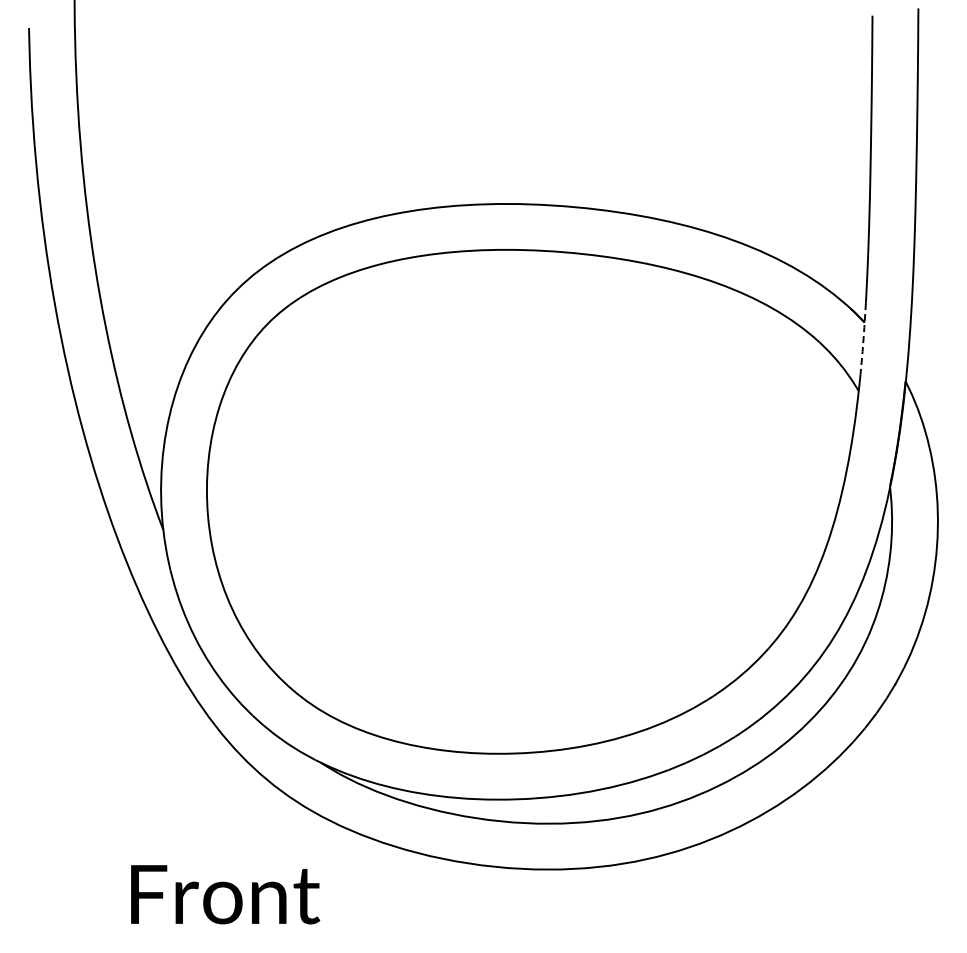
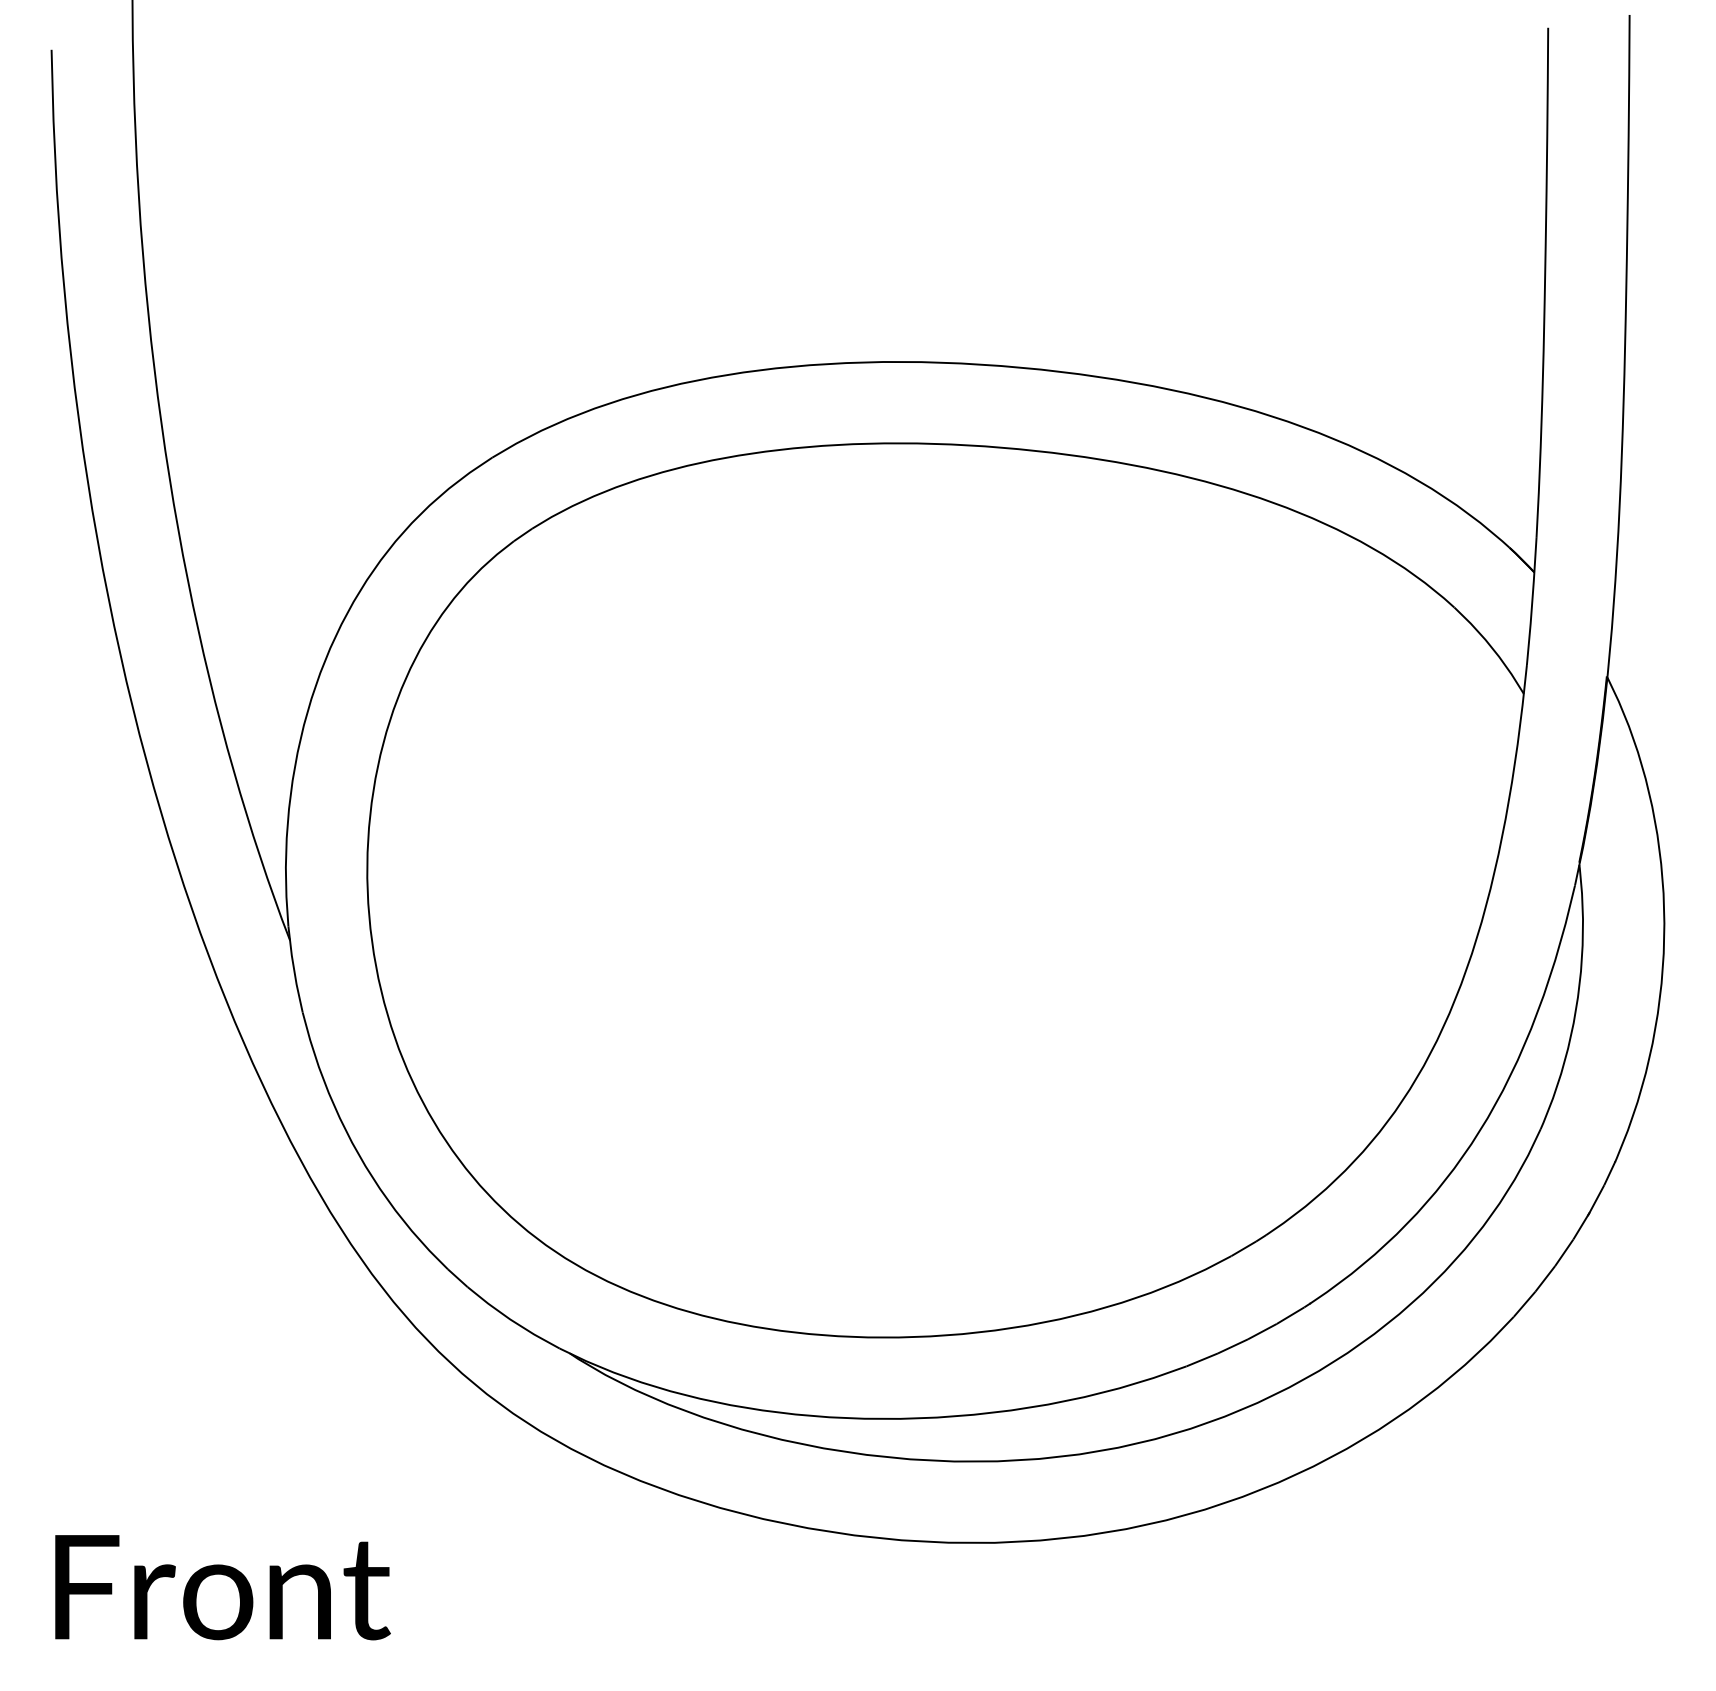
line: (863, 339) -> (1532, 602), dashed -> solid
text: (225, 894) -> (222, 1587), moved

